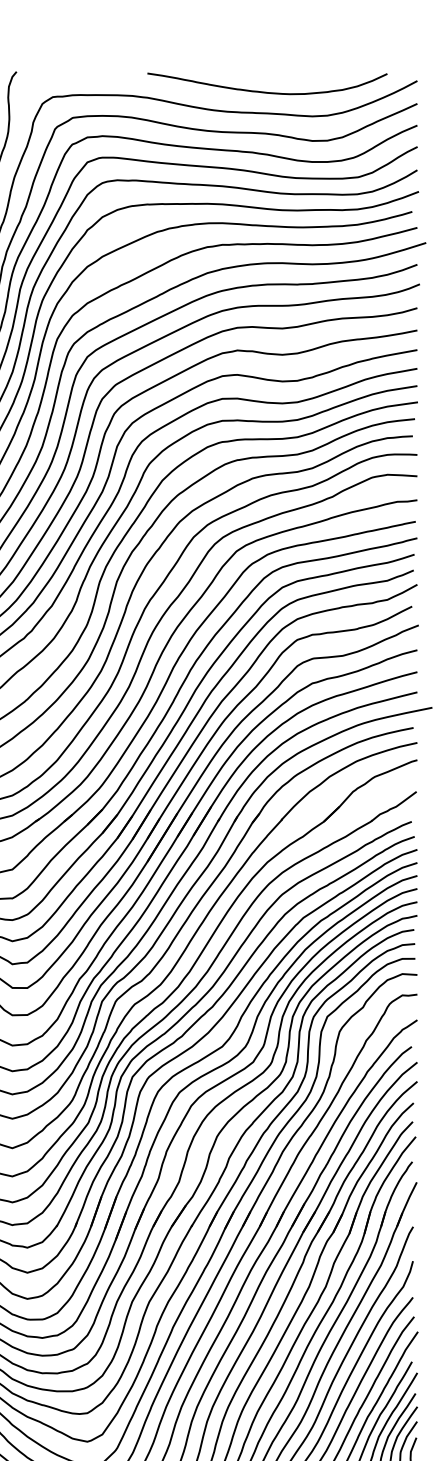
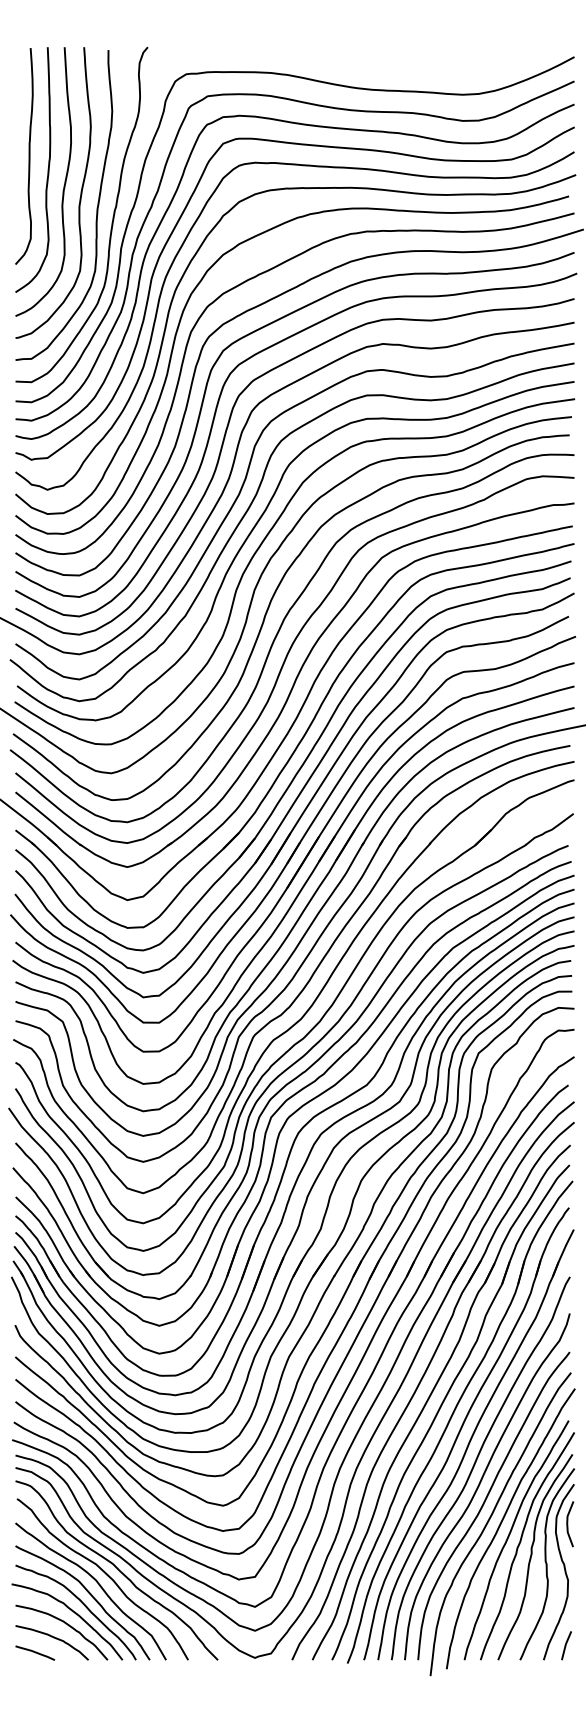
curve: (267, 91) -> (414, 68), removed

